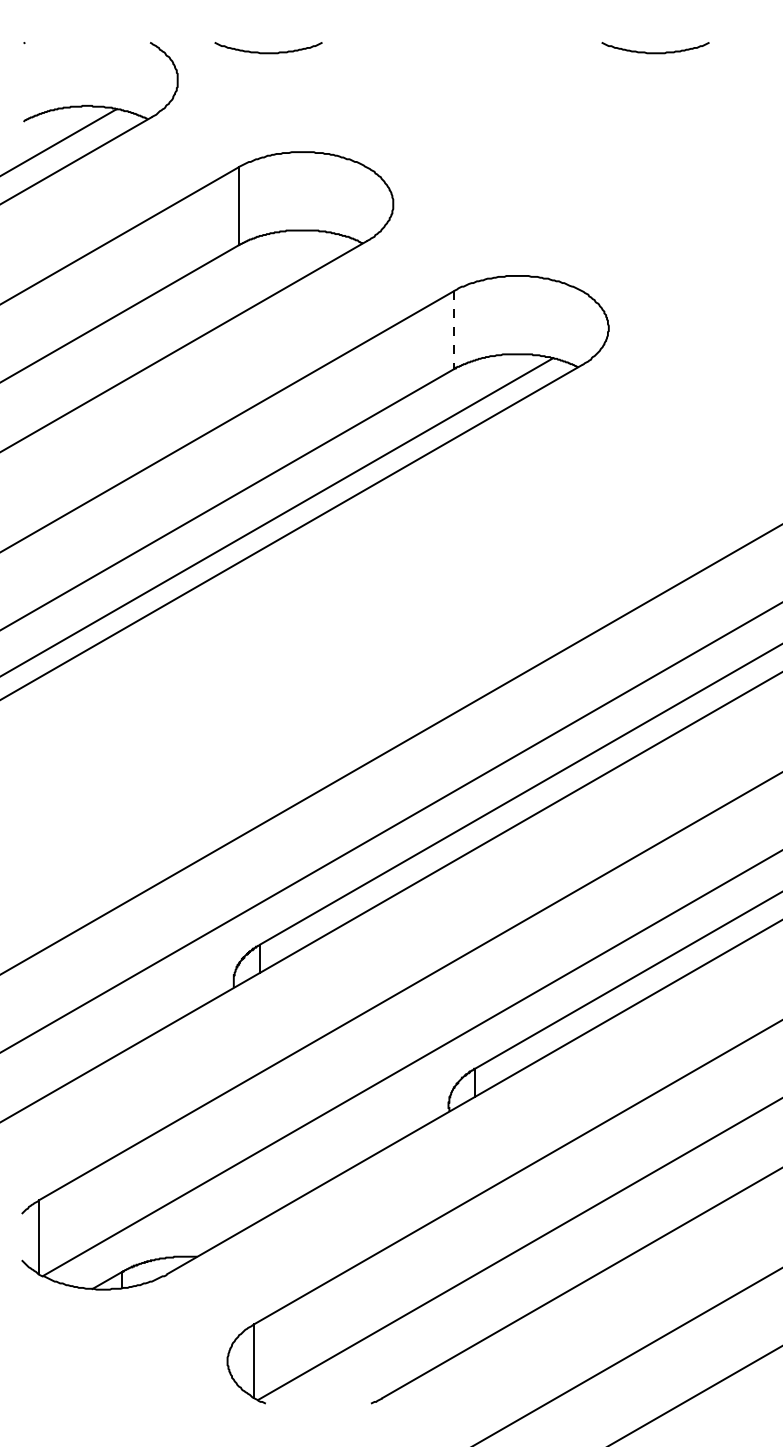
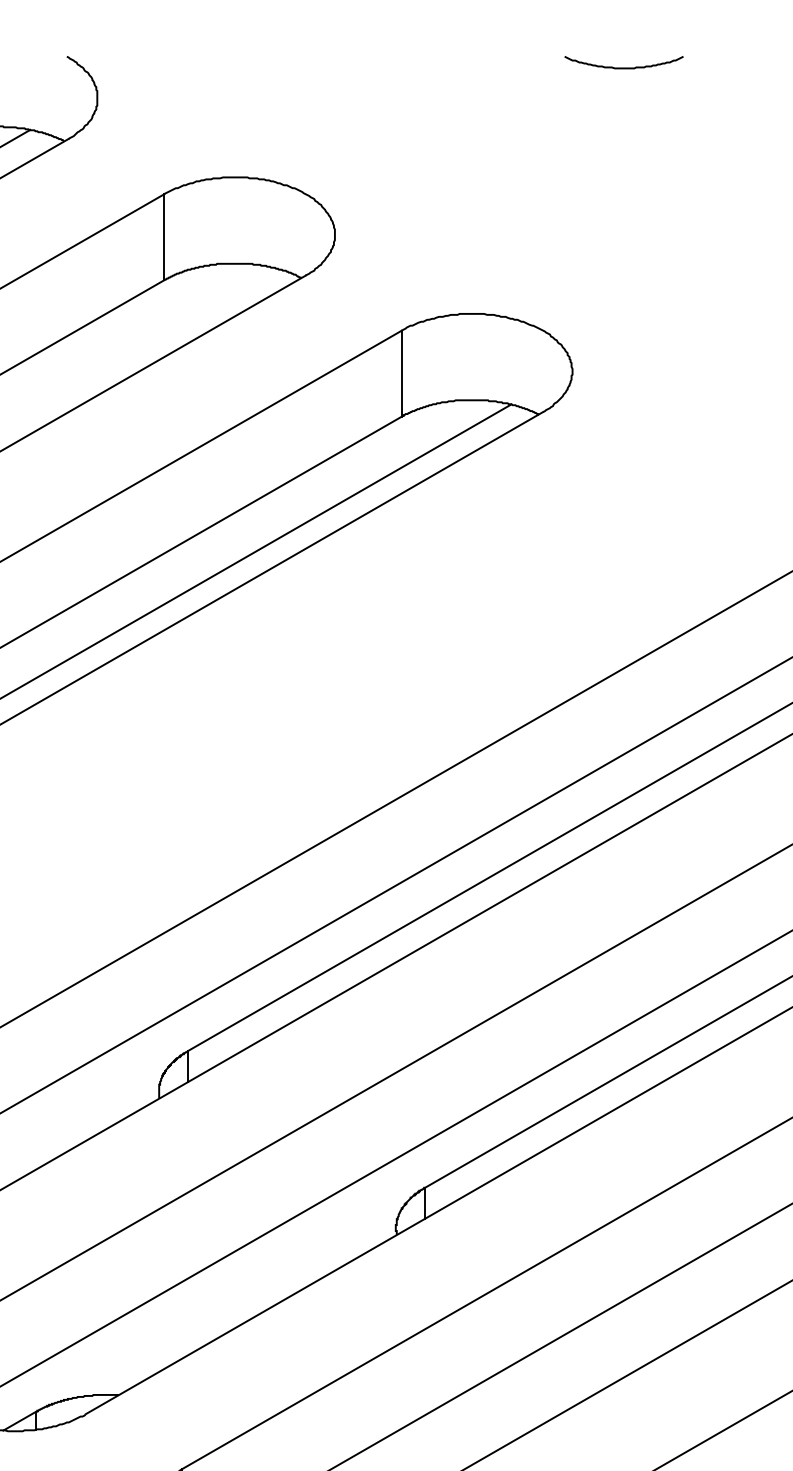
curve: (268, 52) -> (197, 67), removed
line: (453, 330) -> (401, 374), dashed -> solid

